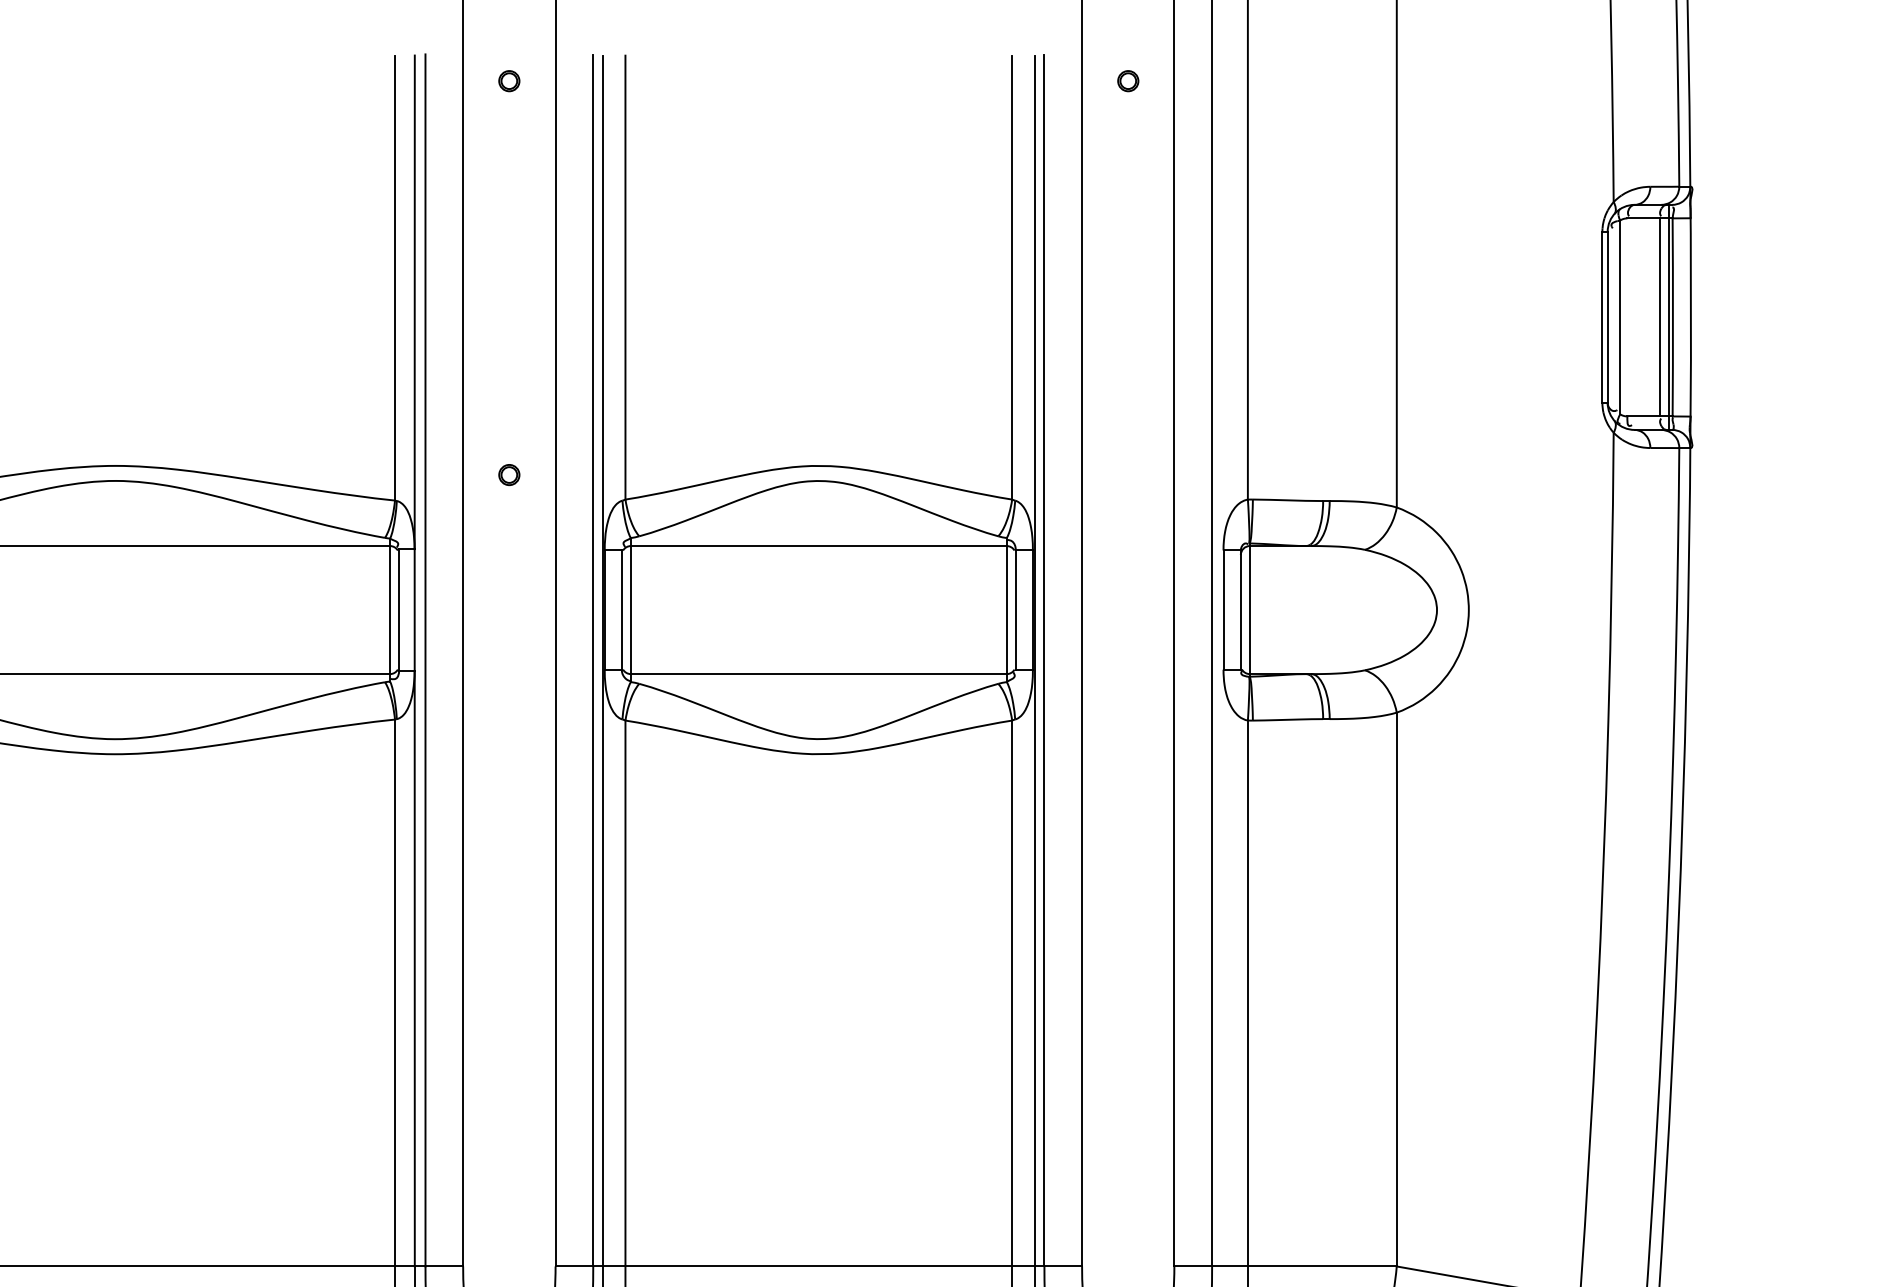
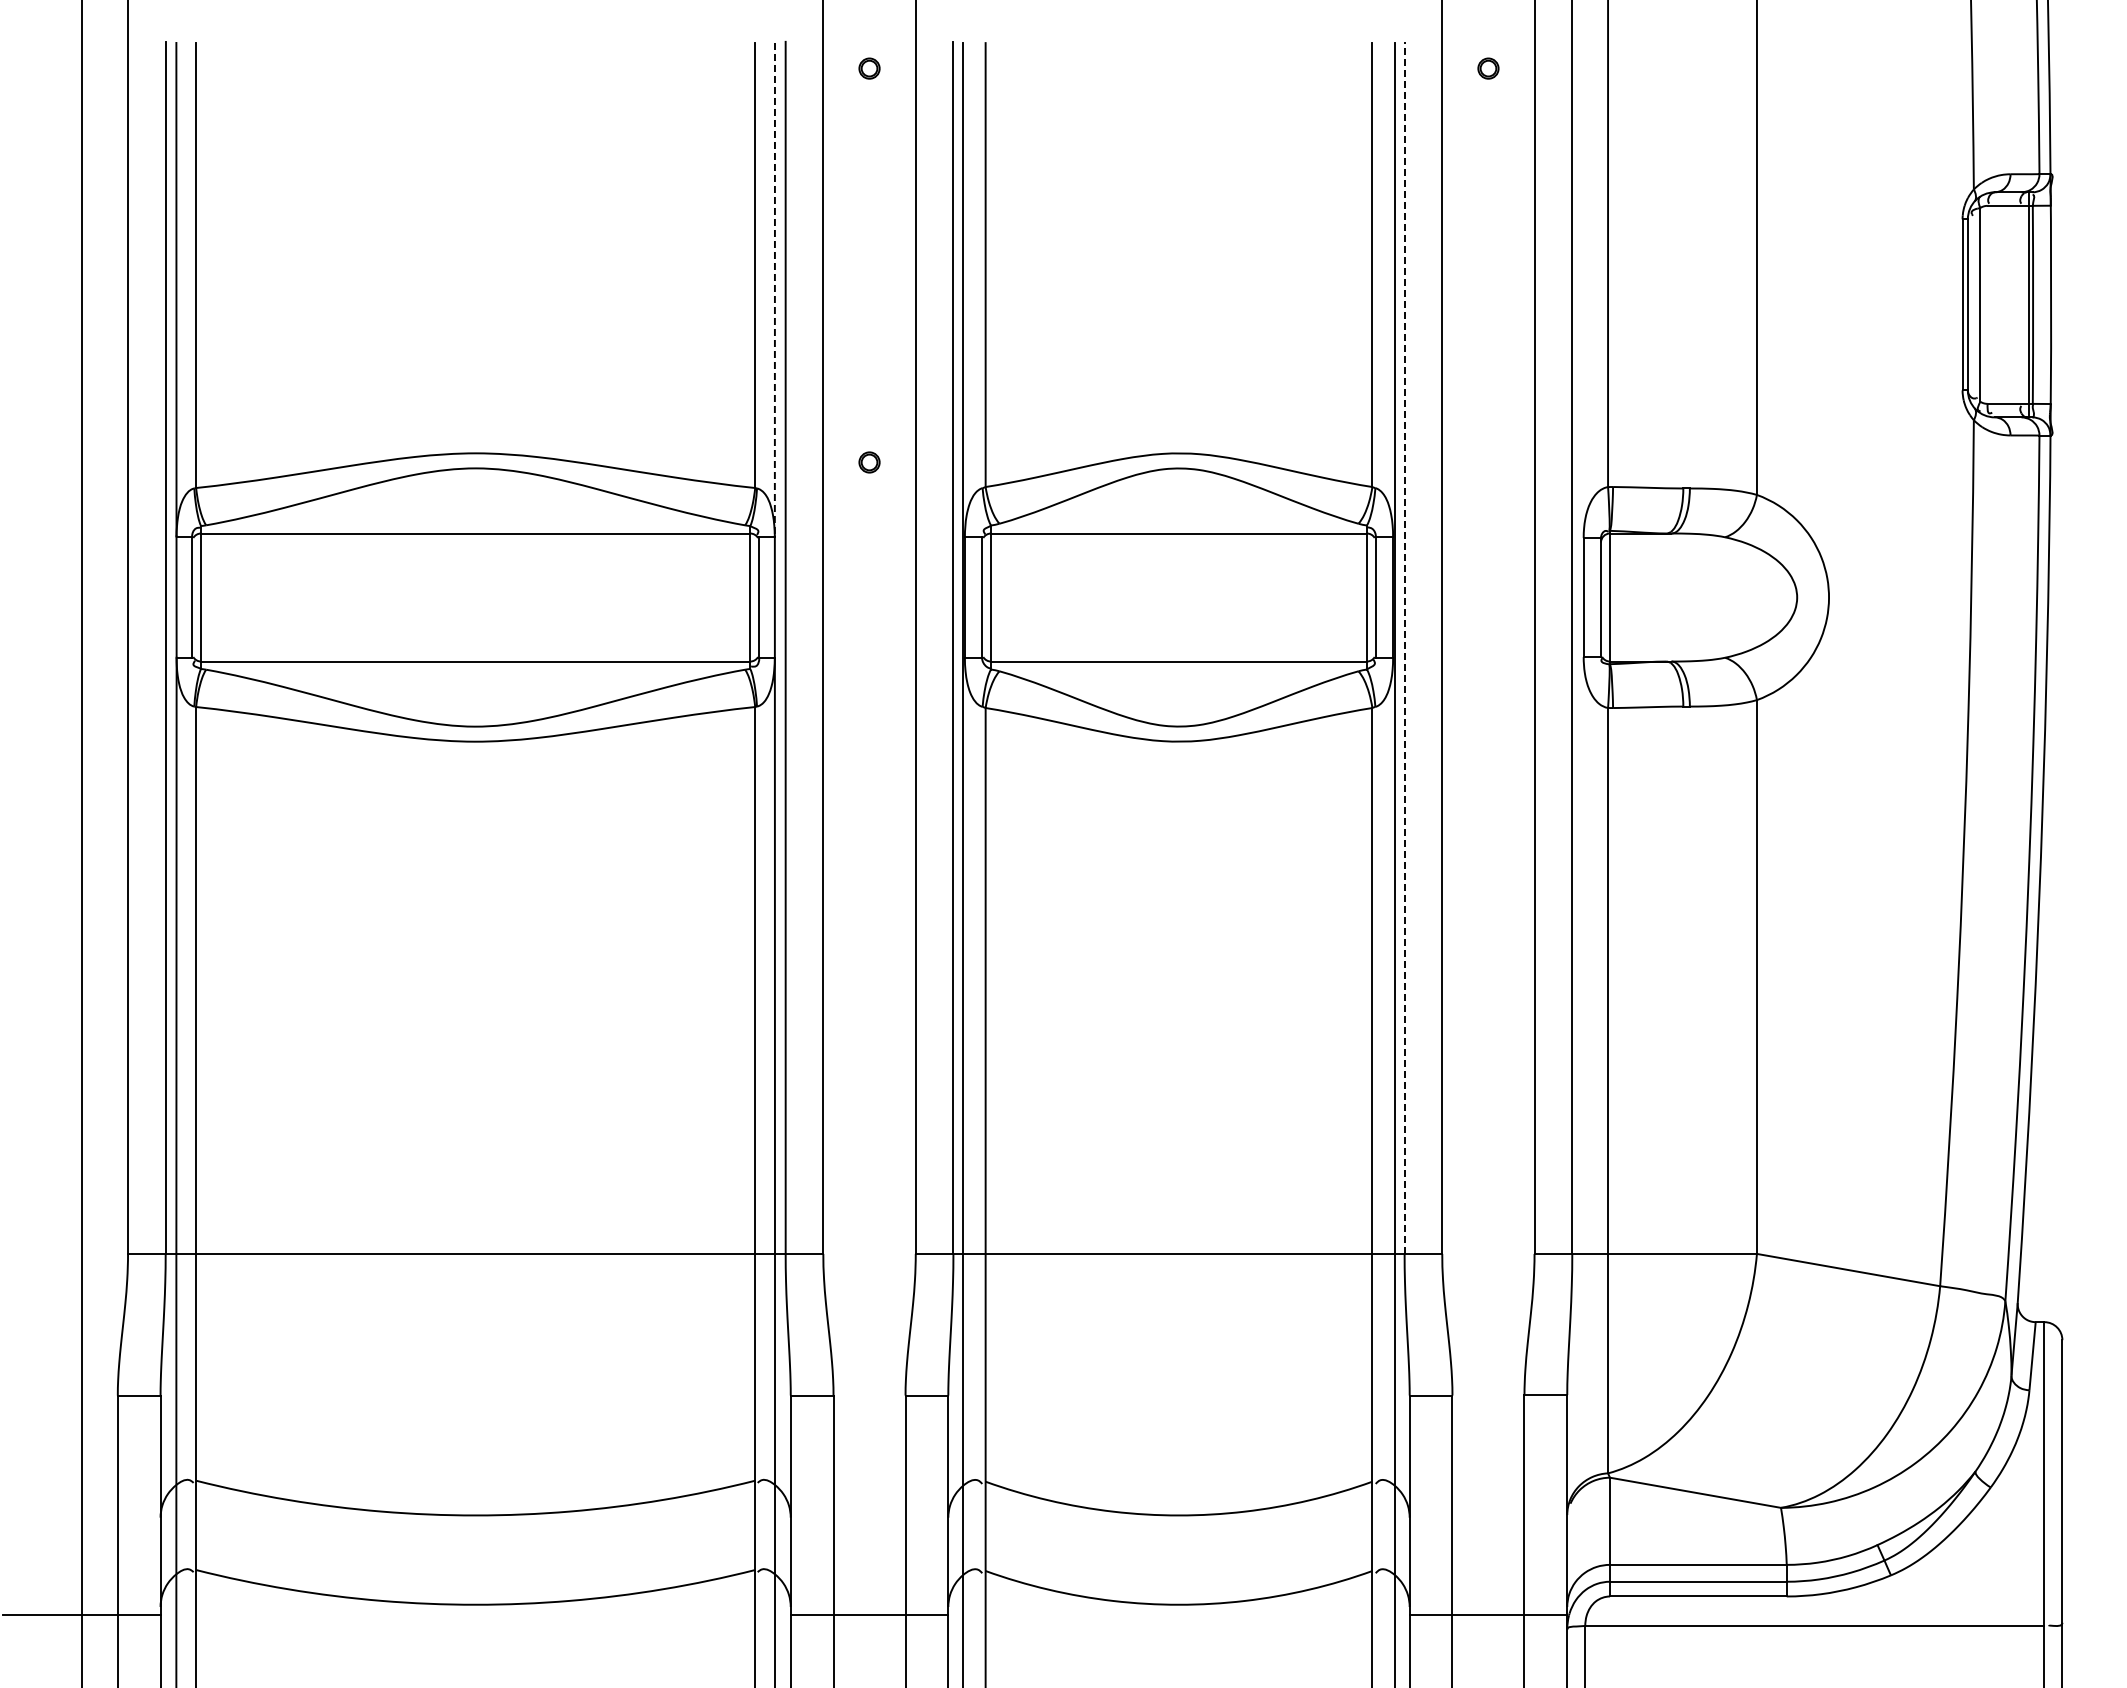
line: (414, 302) -> (774, 289), solid -> dashed
line: (1659, 317) -> (2019, 304), removed
line: (1044, 660) -> (1404, 647), solid -> dashed

